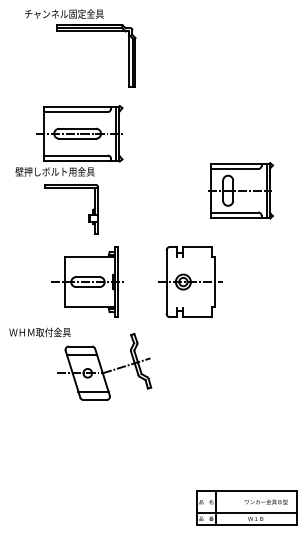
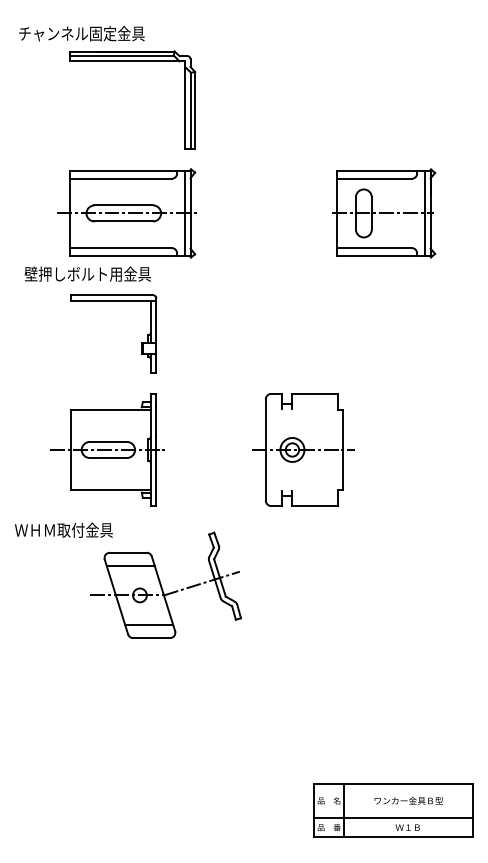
part: (80, 31) -> (107, 61), moved
part: (240, 190) -> (383, 213), moved
part: (87, 281) -> (107, 449), moved
text: (265, 501) -> (407, 799), moved

